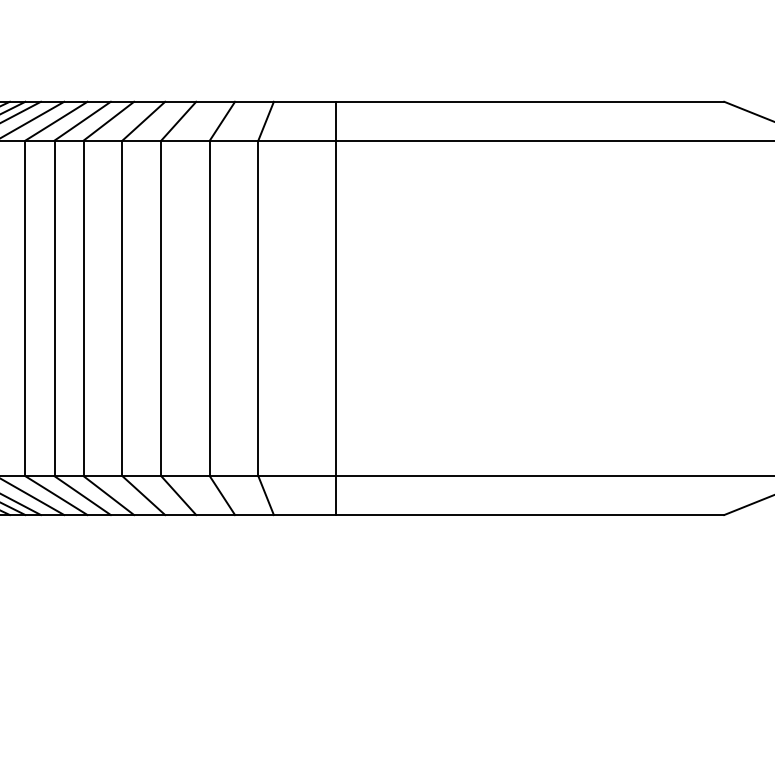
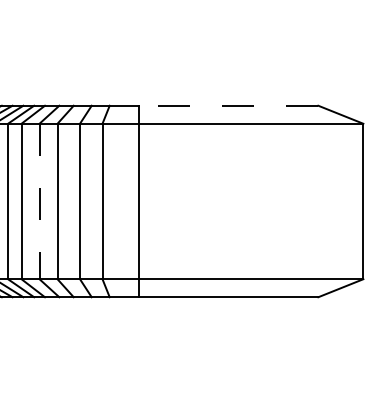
line: (530, 101) -> (228, 105), solid -> dashed
line: (122, 308) -> (39, 201), solid -> dashed

